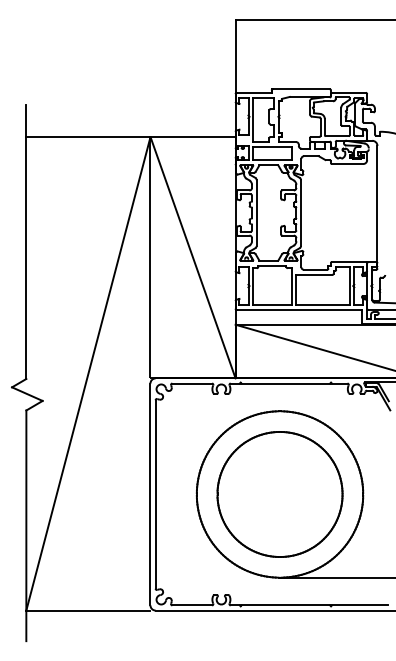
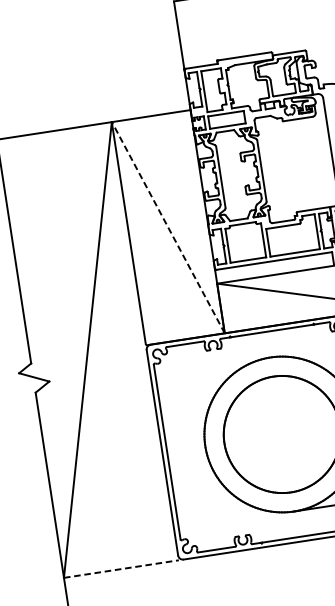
line: (193, 257) -> (168, 227), solid -> dashed
line: (88, 610) -> (121, 569), solid -> dashed

